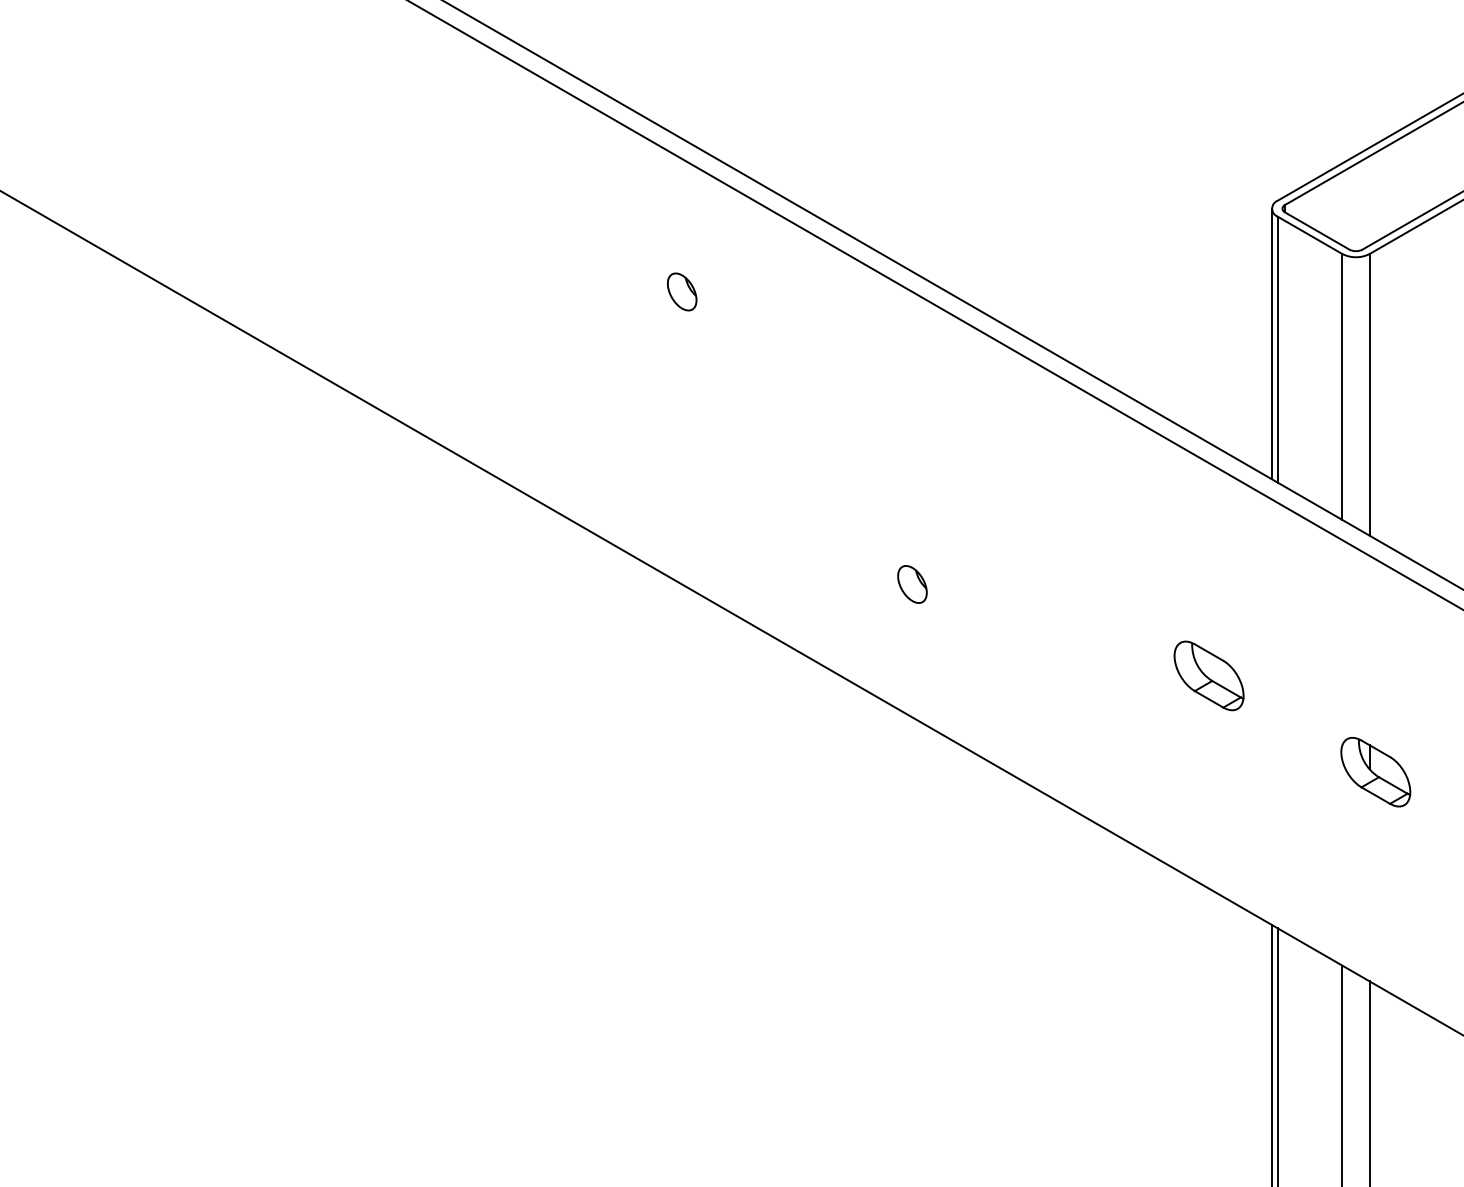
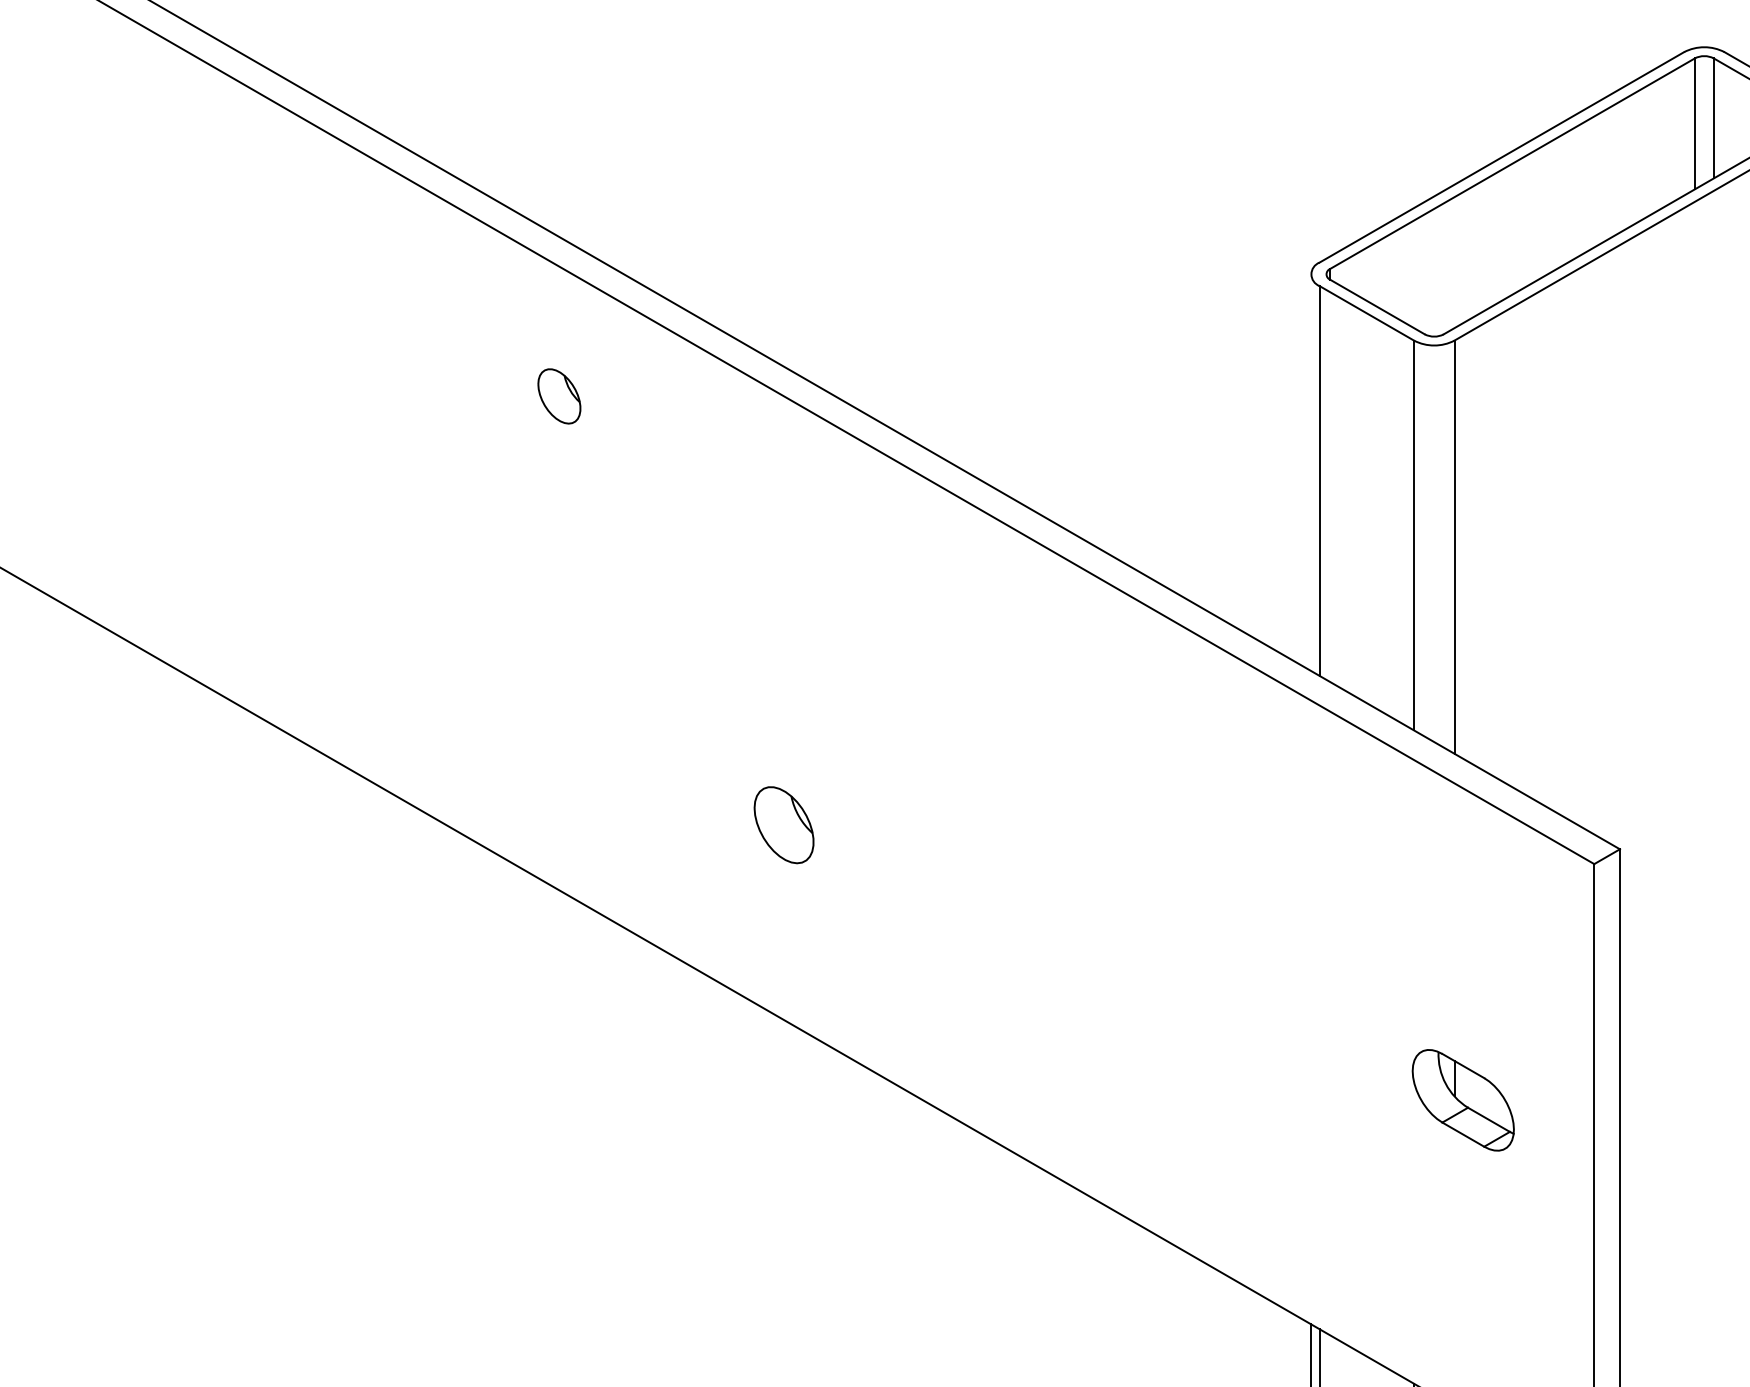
part: (682, 291) -> (559, 395), moved
line: (1271, 343) -> (1310, 471), removed
part: (912, 584) -> (784, 825), size x1.4
part: (1208, 675) -> (1218, 958), removed

